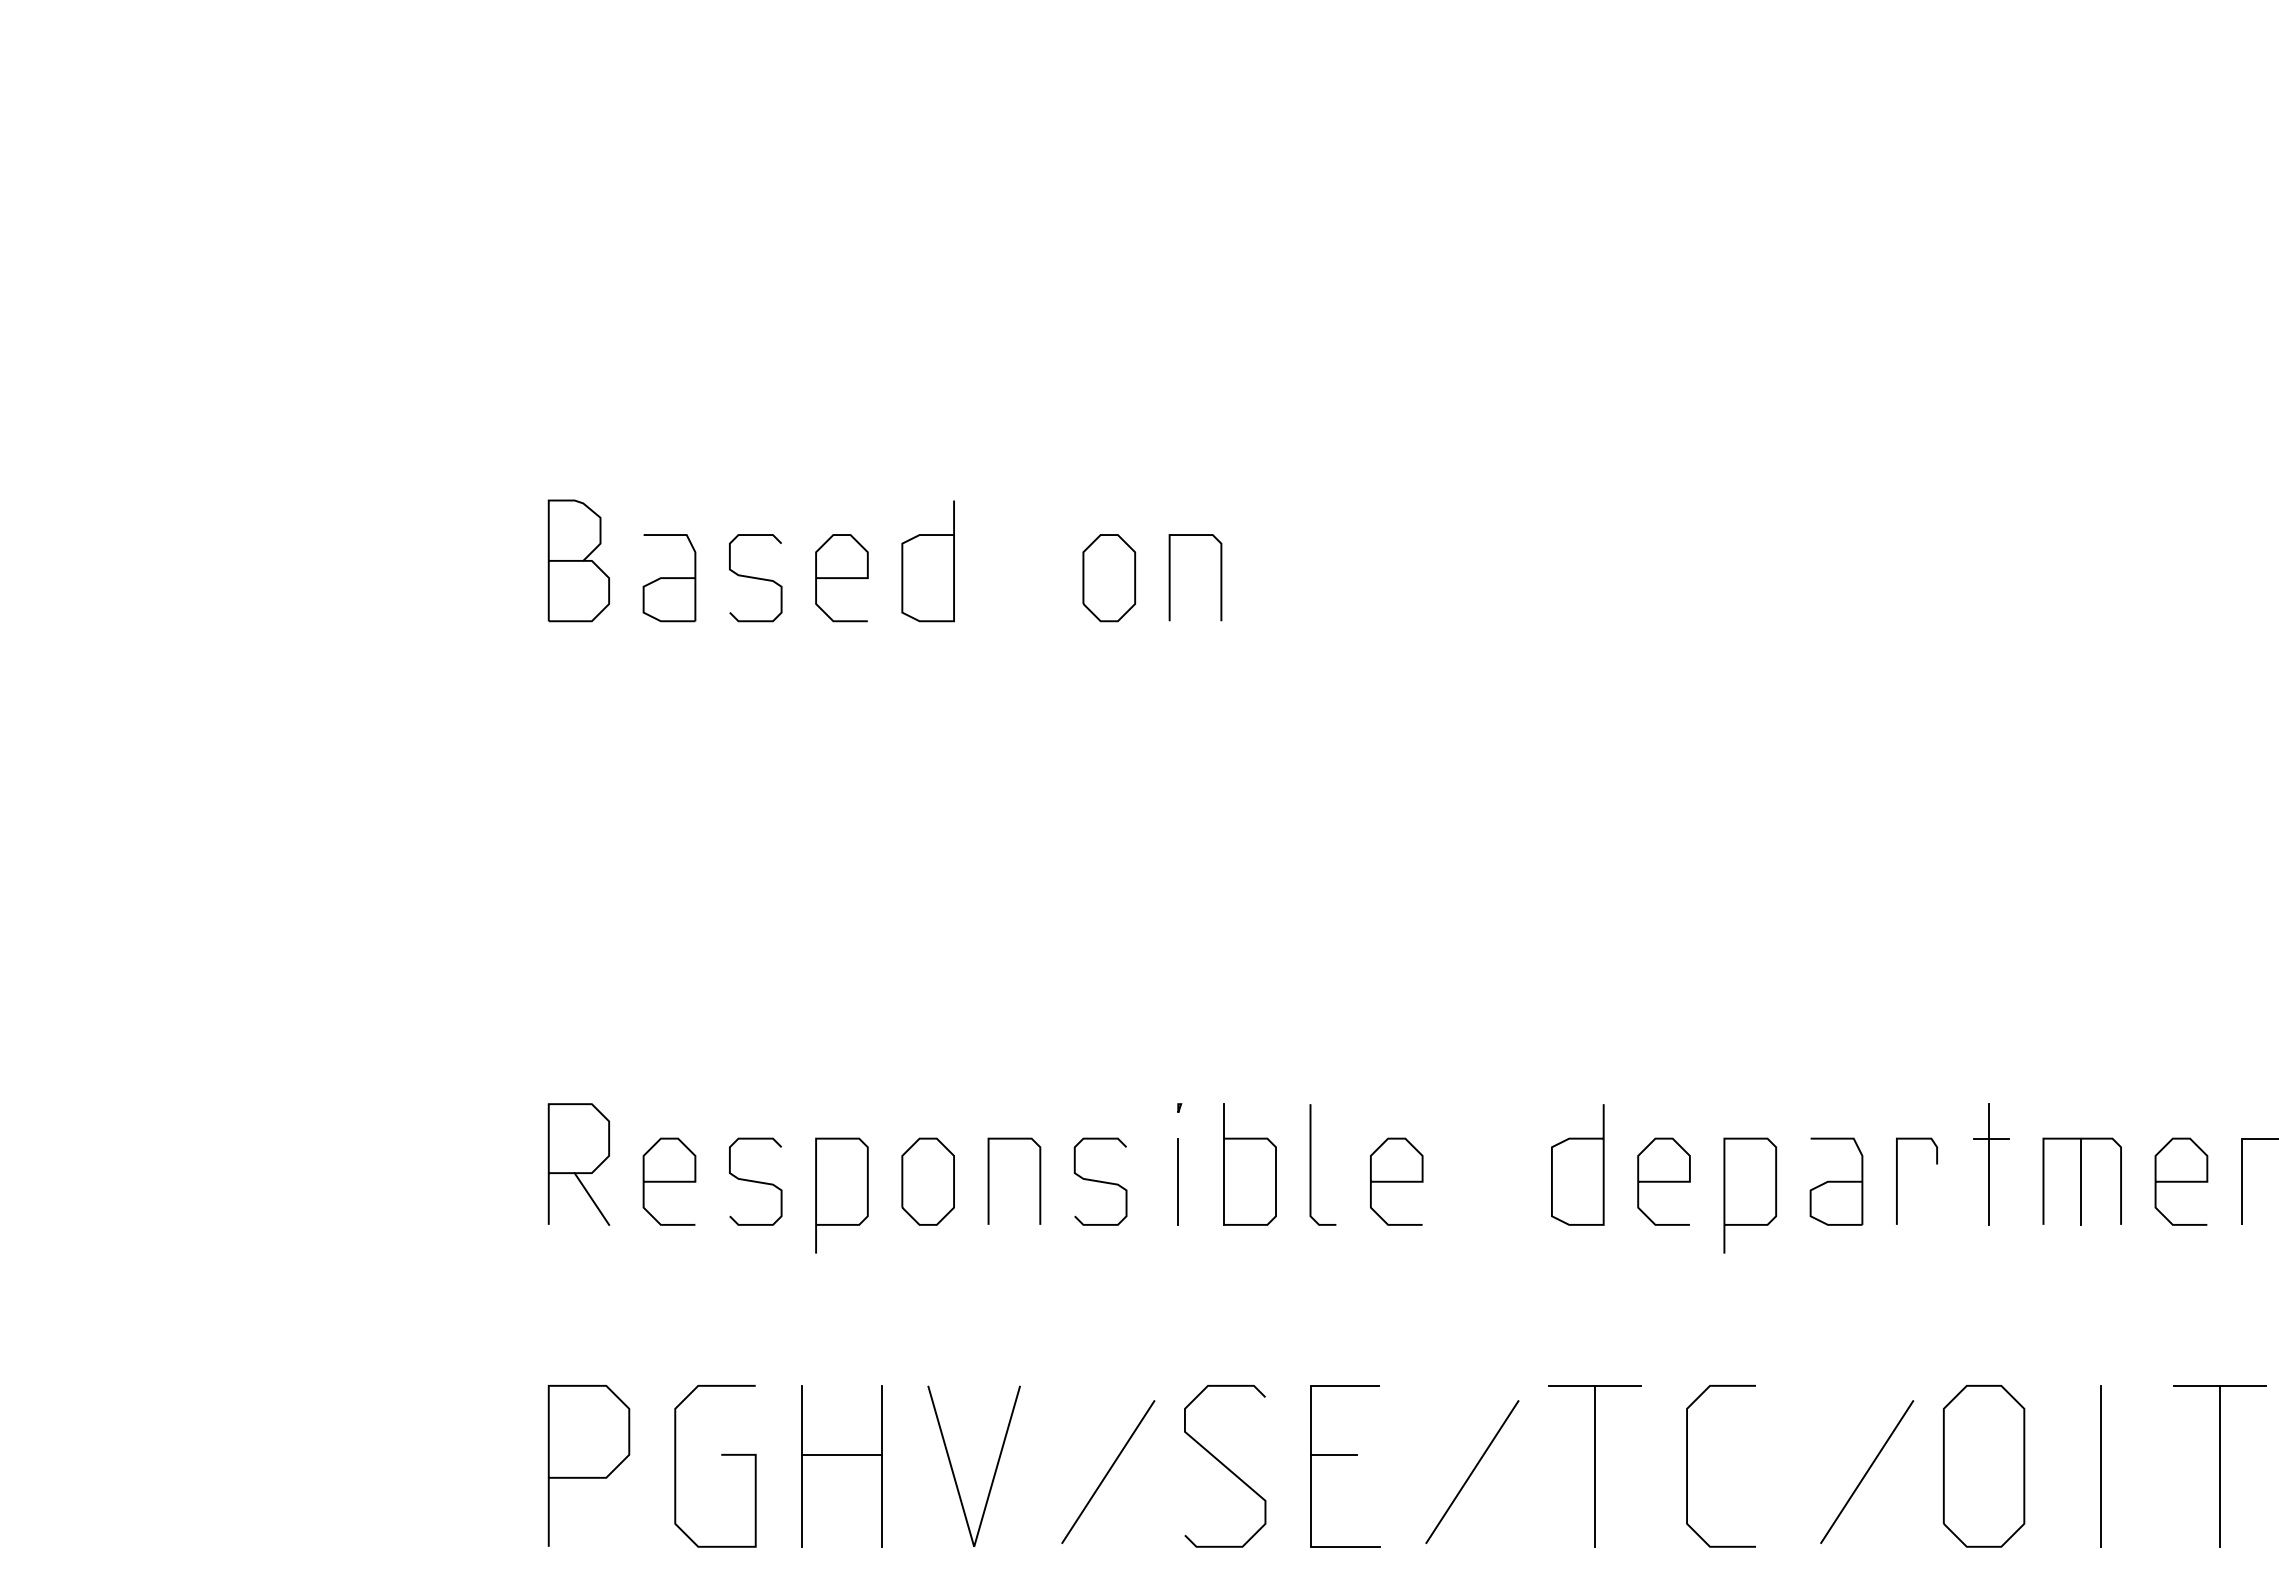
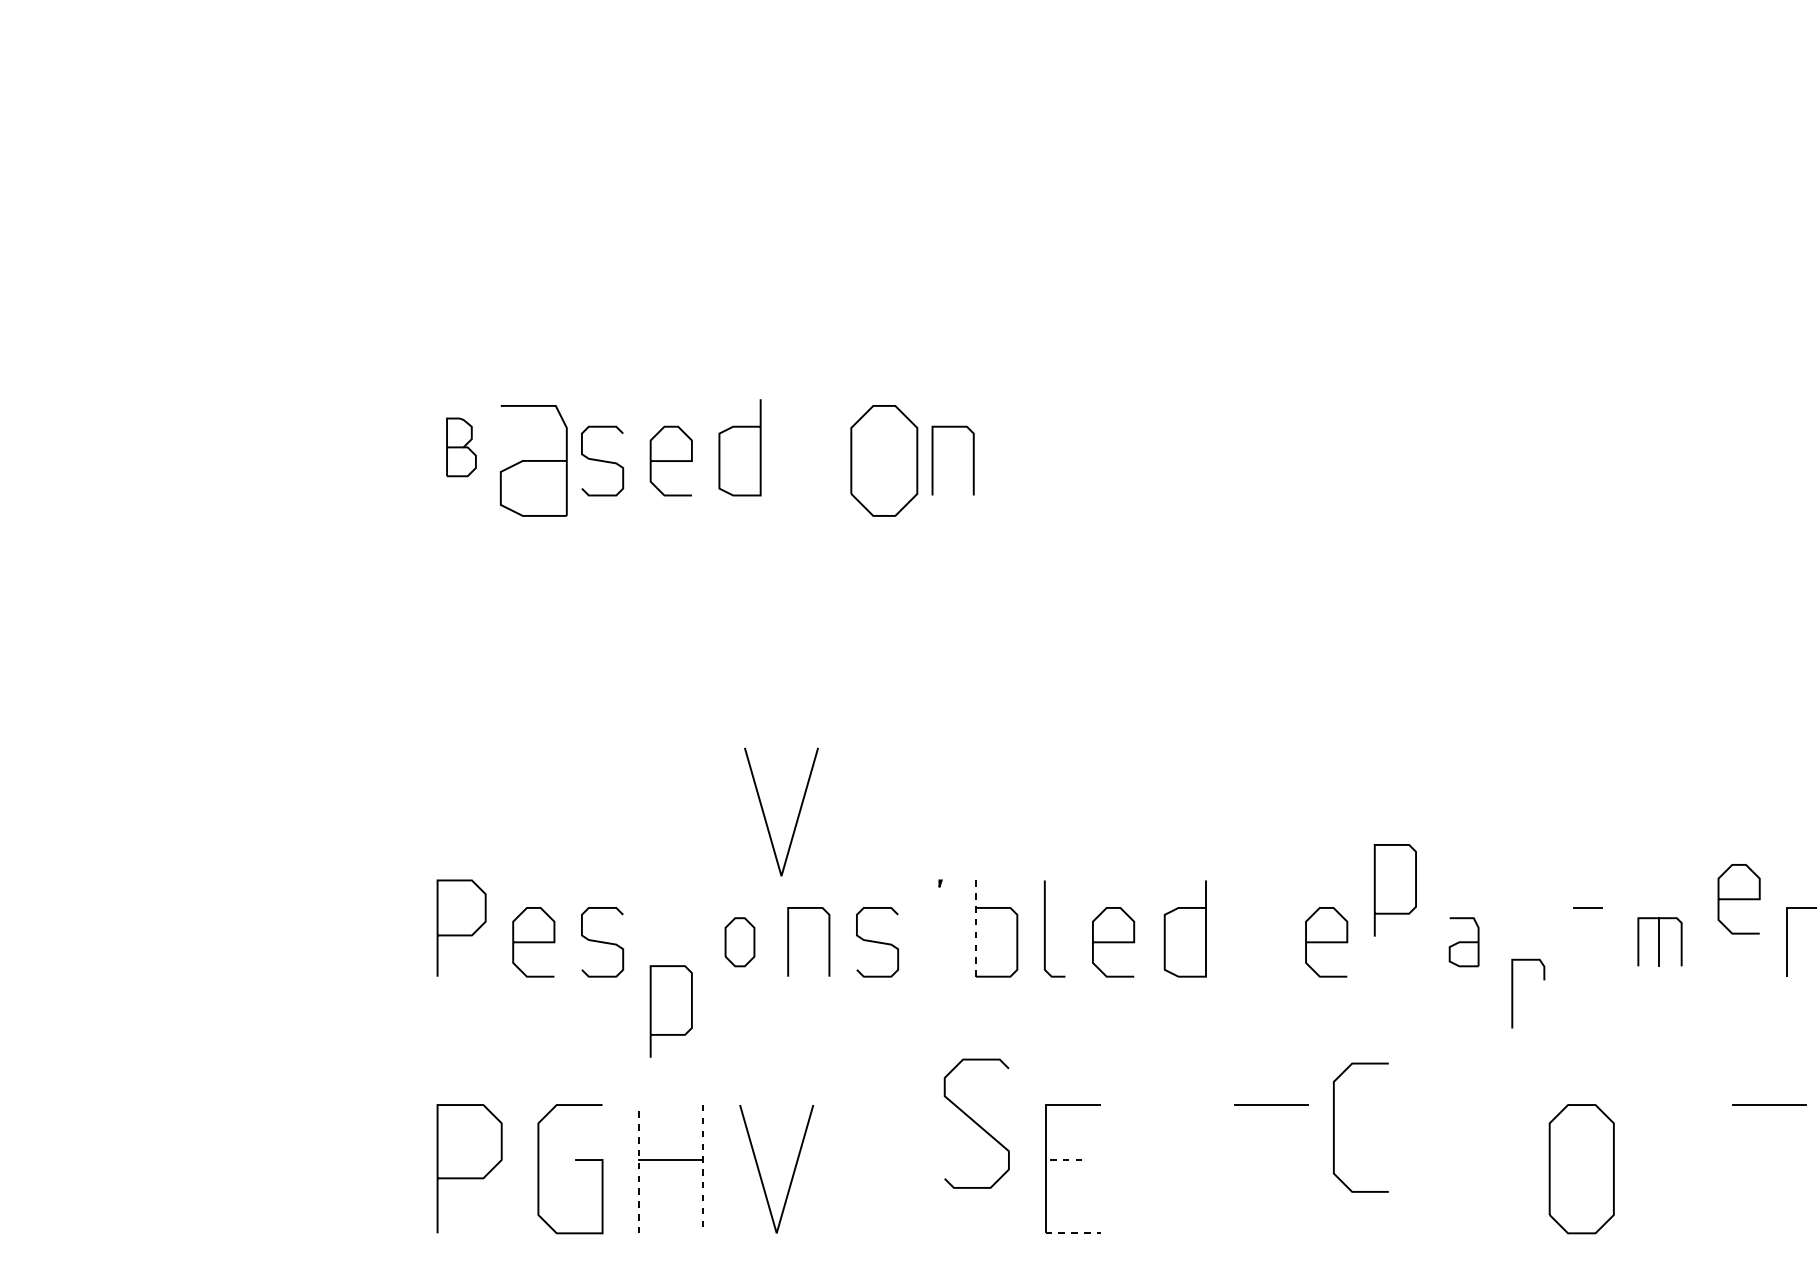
part: (578, 560) -> (461, 447), size x0.6
part: (669, 578) -> (533, 461), size x1.6
part: (1109, 578) -> (884, 461), size x1.6
line: (959, 1022) -> (765, 815), added
curve: (1577, 1139) -> (1185, 908), moved
line: (1224, 1164) -> (976, 928), solid -> dashed
line: (1988, 1164) -> (1585, 928), removed
line: (1897, 1180) -> (1512, 993), moved
part: (927, 1181) -> (739, 942), size x0.7
line: (1178, 1181) -> (939, 942), removed
part: (1836, 1181) -> (1464, 942), size x0.7
part: (2081, 1181) -> (1659, 942), size x0.7
curve: (2181, 1181) -> (1739, 899), moved
curve: (816, 1195) -> (651, 1011), moved
curve: (1725, 1195) -> (1375, 890), moved
line: (591, 1198) -> (471, 955), removed
line: (1334, 1454) -> (1063, 1159), solid -> dashed
line: (801, 1465) -> (639, 1168), solid -> dashed
line: (1595, 1465) -> (1272, 1168), removed
line: (2100, 1465) -> (1674, 1168), removed
line: (2219, 1465) -> (1769, 1168), removed
line: (882, 1466) -> (703, 1169), solid -> dashed
curve: (1225, 1466) -> (977, 1123), moved
curve: (1687, 1466) -> (1334, 1127), moved
line: (1108, 1471) -> (883, 1173), removed
line: (1472, 1471) -> (1173, 1173), removed
line: (1867, 1471) -> (1488, 1173), removed
line: (1346, 1546) -> (1073, 1233), solid -> dashed

